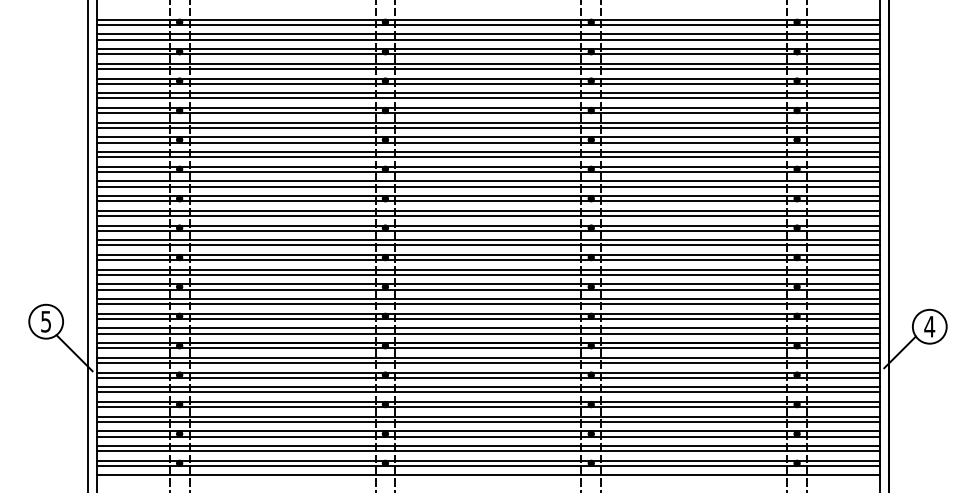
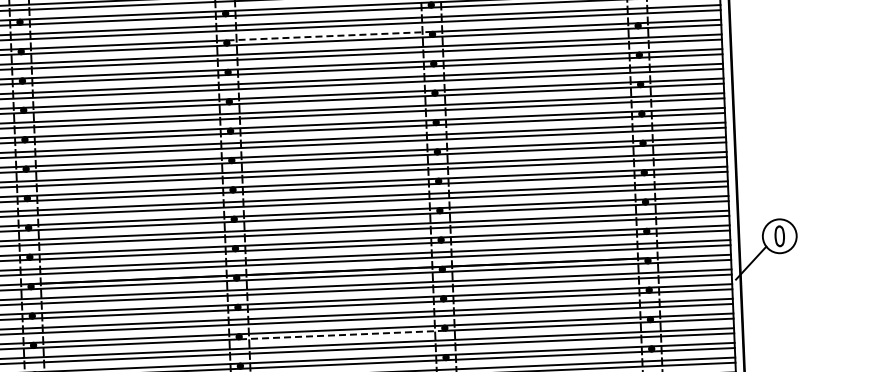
line: (488, 107) -> (329, 35), solid -> dashed
text: (929, 326) -> (779, 236), 4 -> 0
line: (488, 407) -> (342, 335), solid -> dashed

